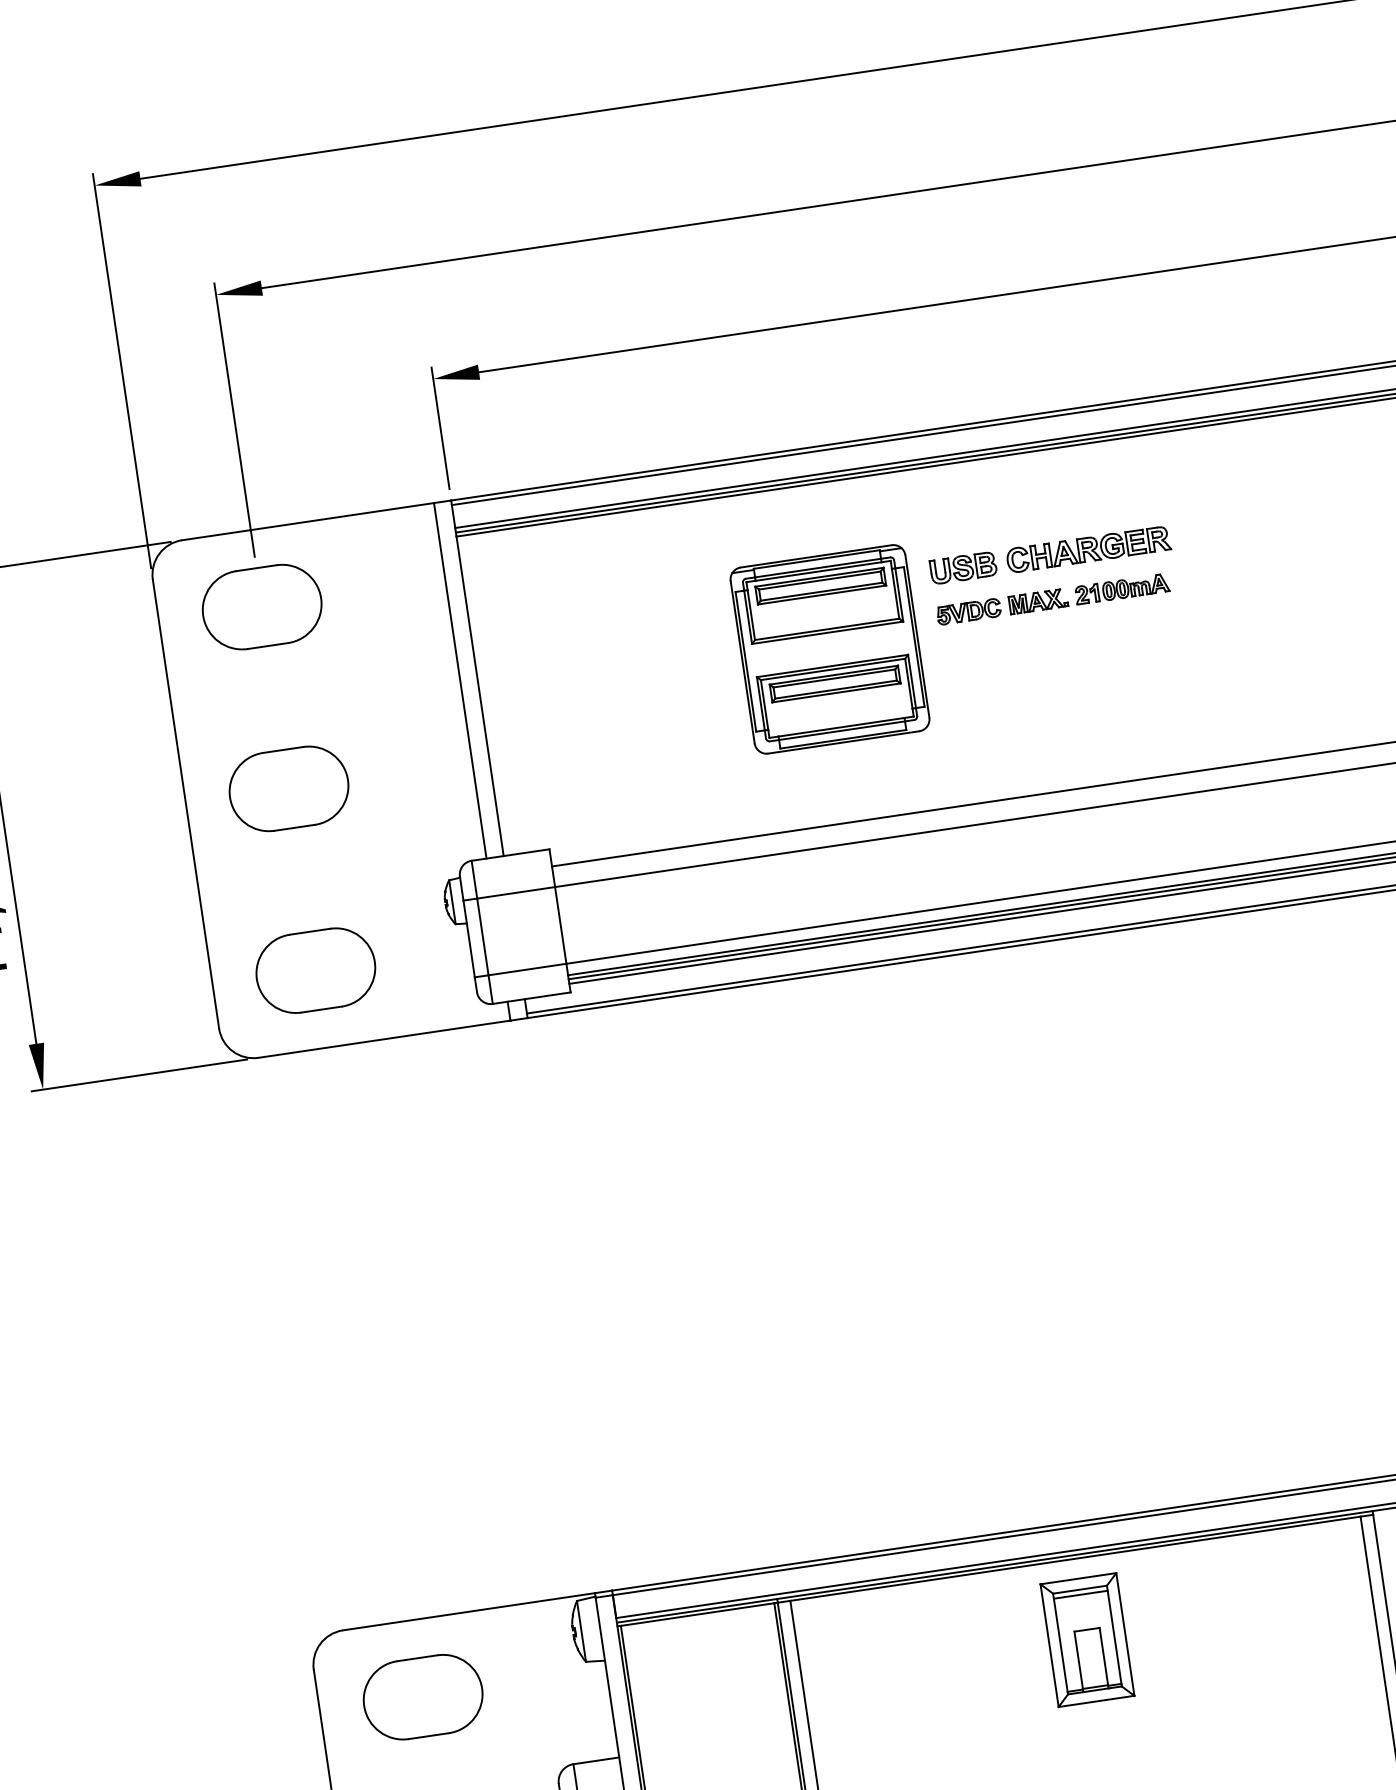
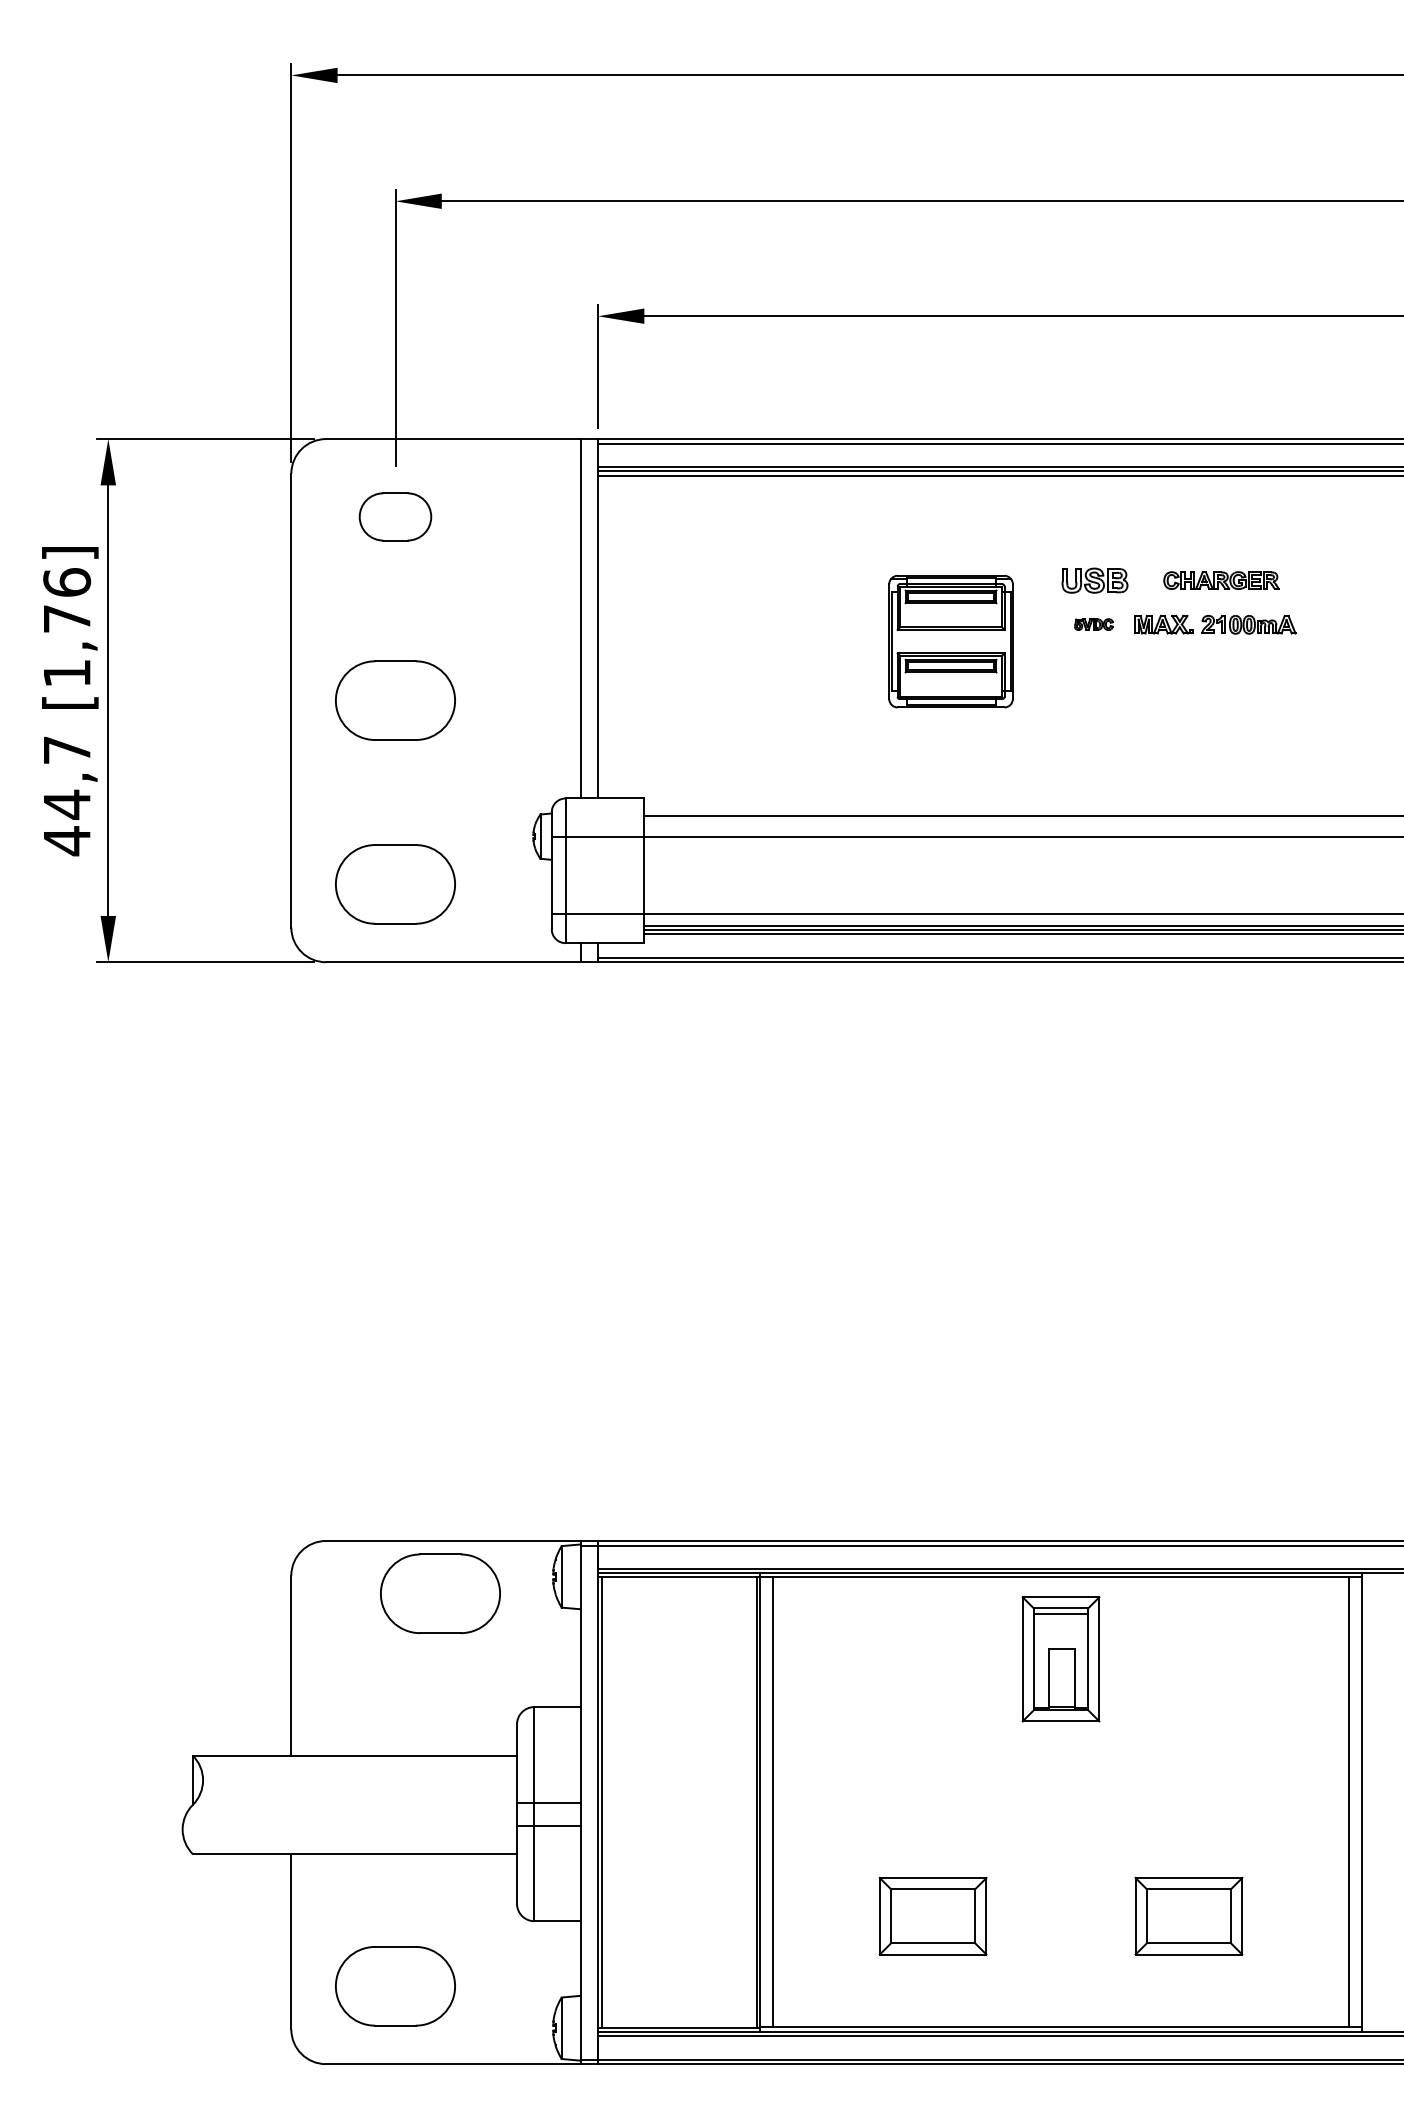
part: (1088, 549) -> (1221, 580), size x0.7
part: (262, 606) -> (395, 516), size x0.6
part: (968, 611) -> (1093, 624), size x0.6
part: (829, 649) -> (950, 641), size x0.7
part: (423, 1696) -> (440, 1593), moved

